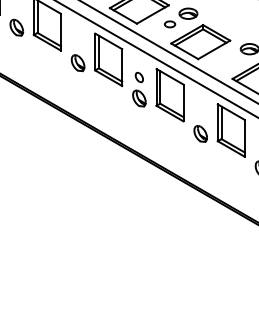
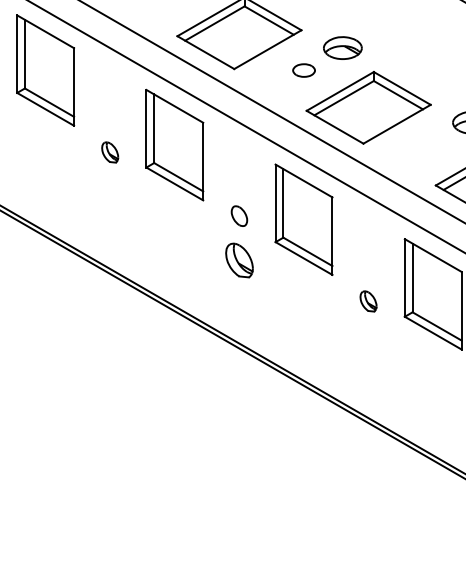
part: (77, 63) -> (109, 152), size x0.6
part: (139, 89) -> (239, 241), moved
part: (200, 133) -> (368, 300), size x0.6

